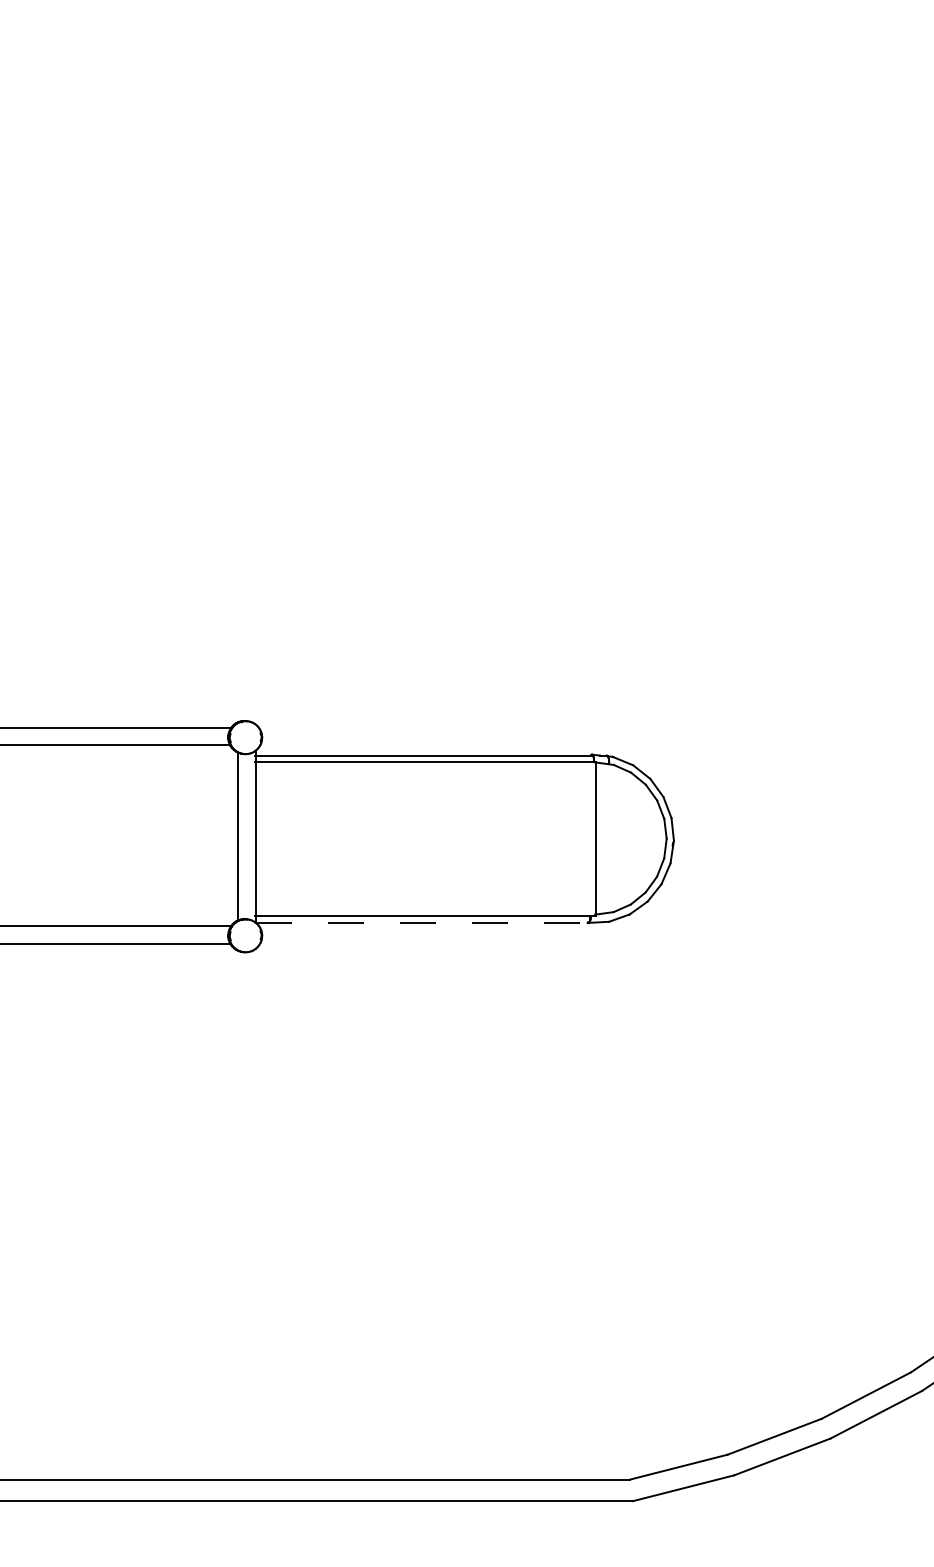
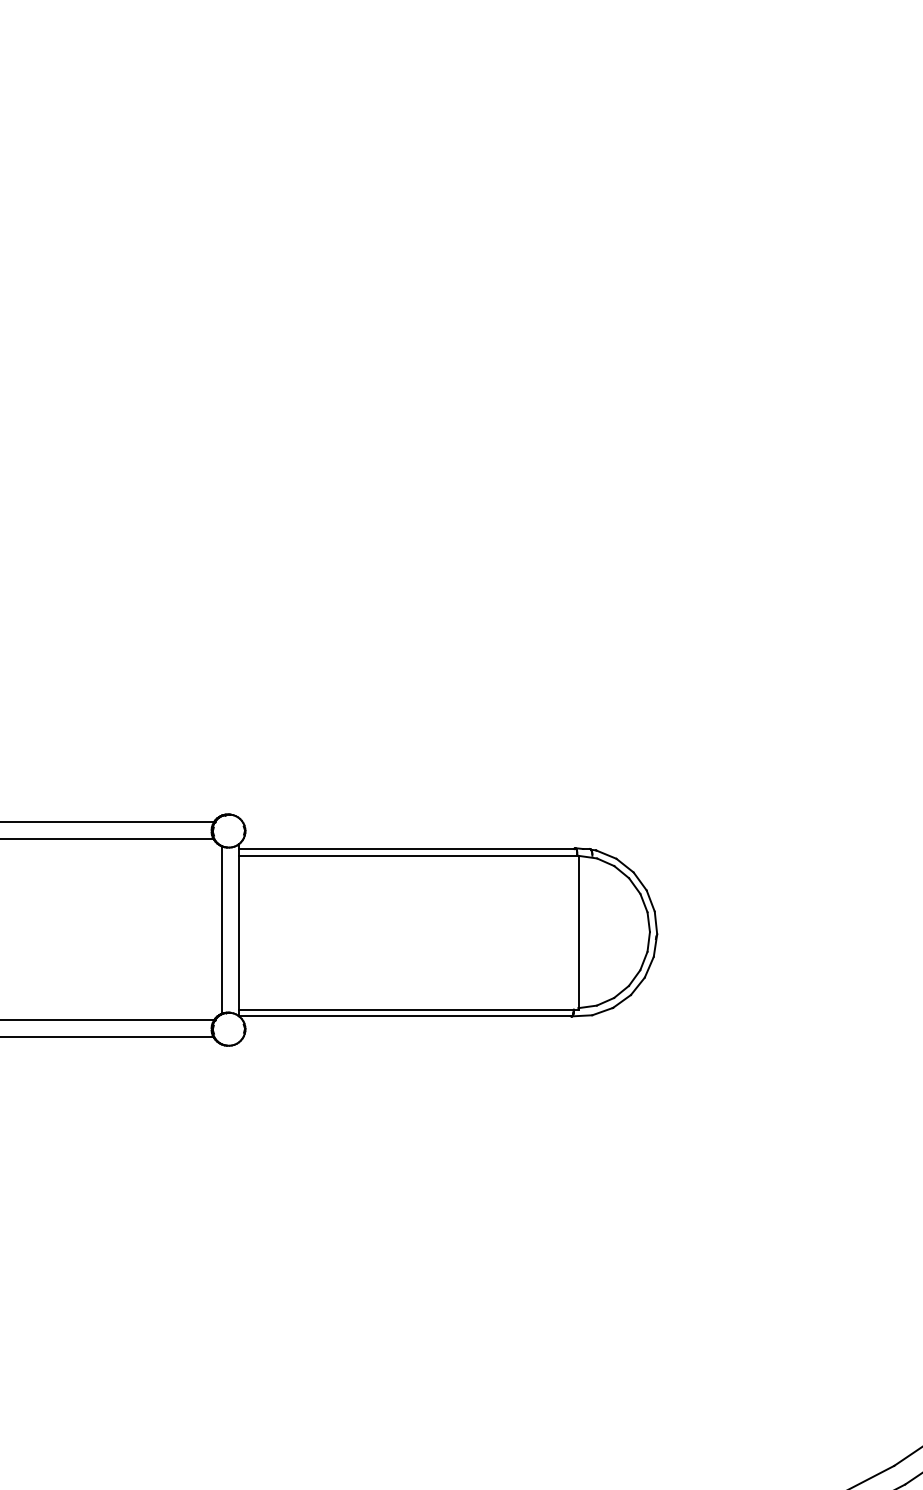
line: (422, 922) -> (405, 1015), dashed -> solid

